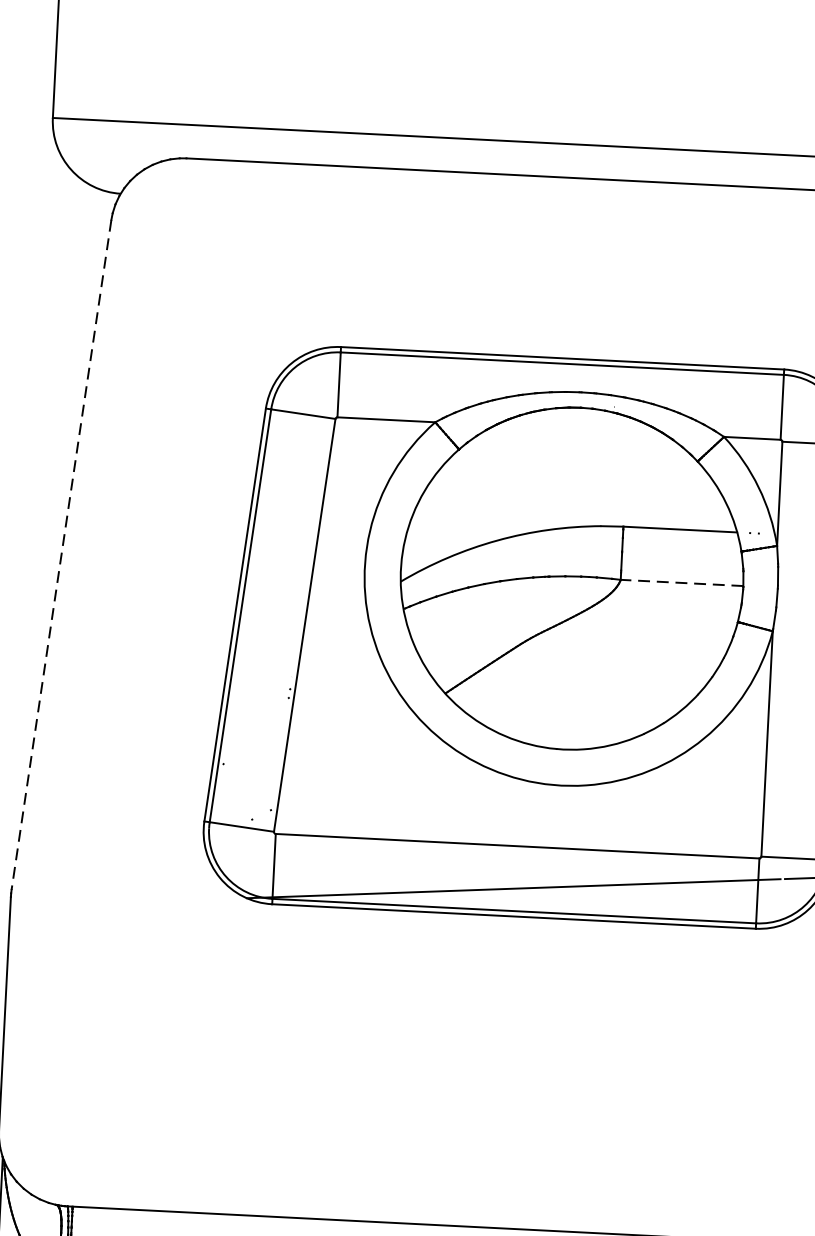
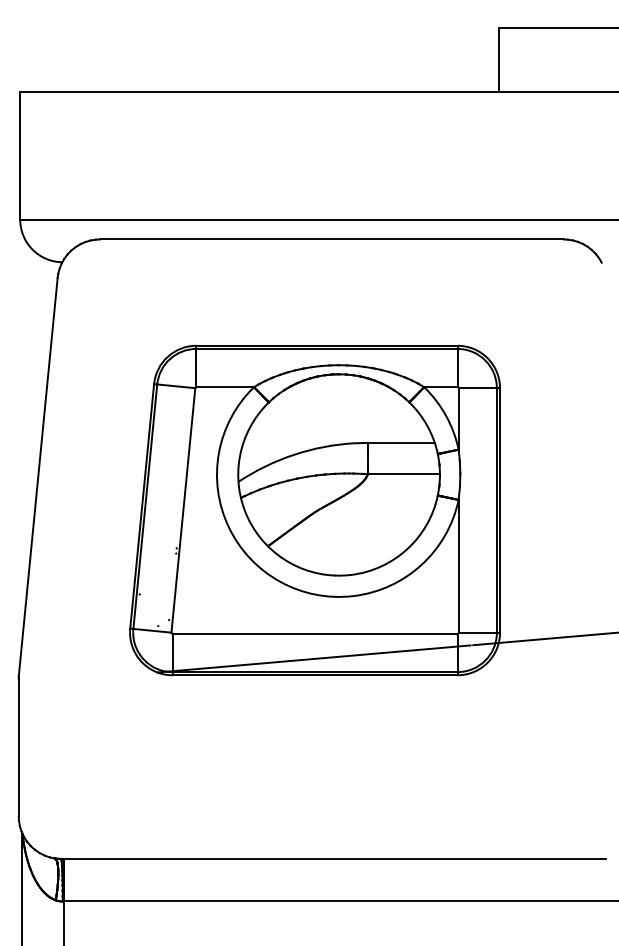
line: (61, 555) -> (38, 476), dashed -> solid
line: (681, 583) -> (403, 474), dashed -> solid

